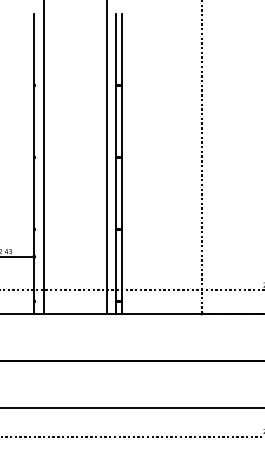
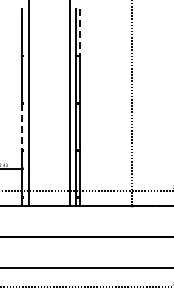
line: (122, 49) -> (80, 32), solid -> dashed
line: (34, 194) -> (22, 127), solid -> dashed

